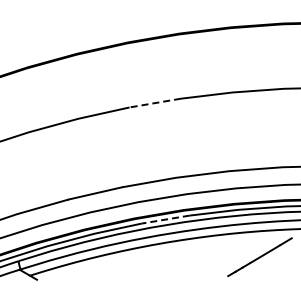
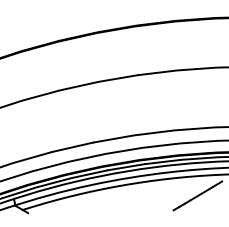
line: (154, 103) -> (117, 78), dashed -> solid
line: (165, 219) -> (125, 167), dashed -> solid

